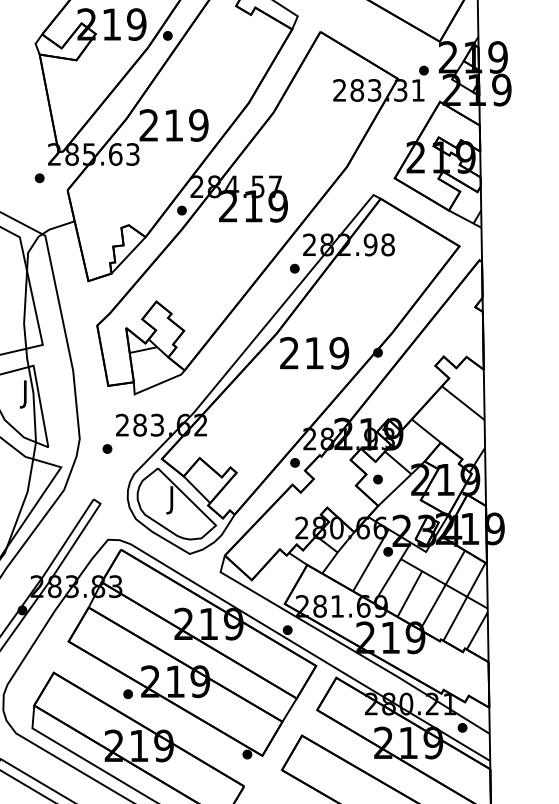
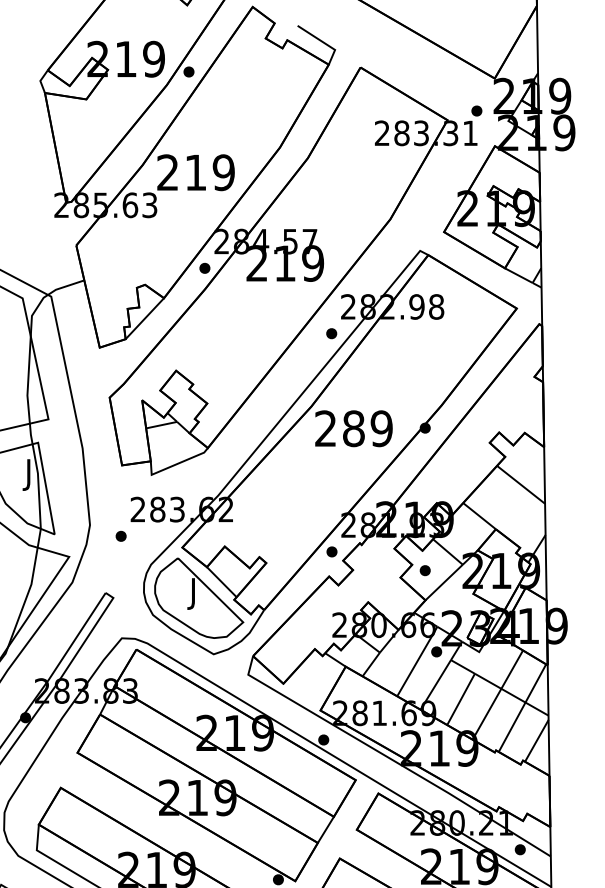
part: (39, 178) -> (44, 232), removed
text: (314, 352) -> (353, 427), 219 -> 289
part: (127, 694) -> (143, 812), removed

